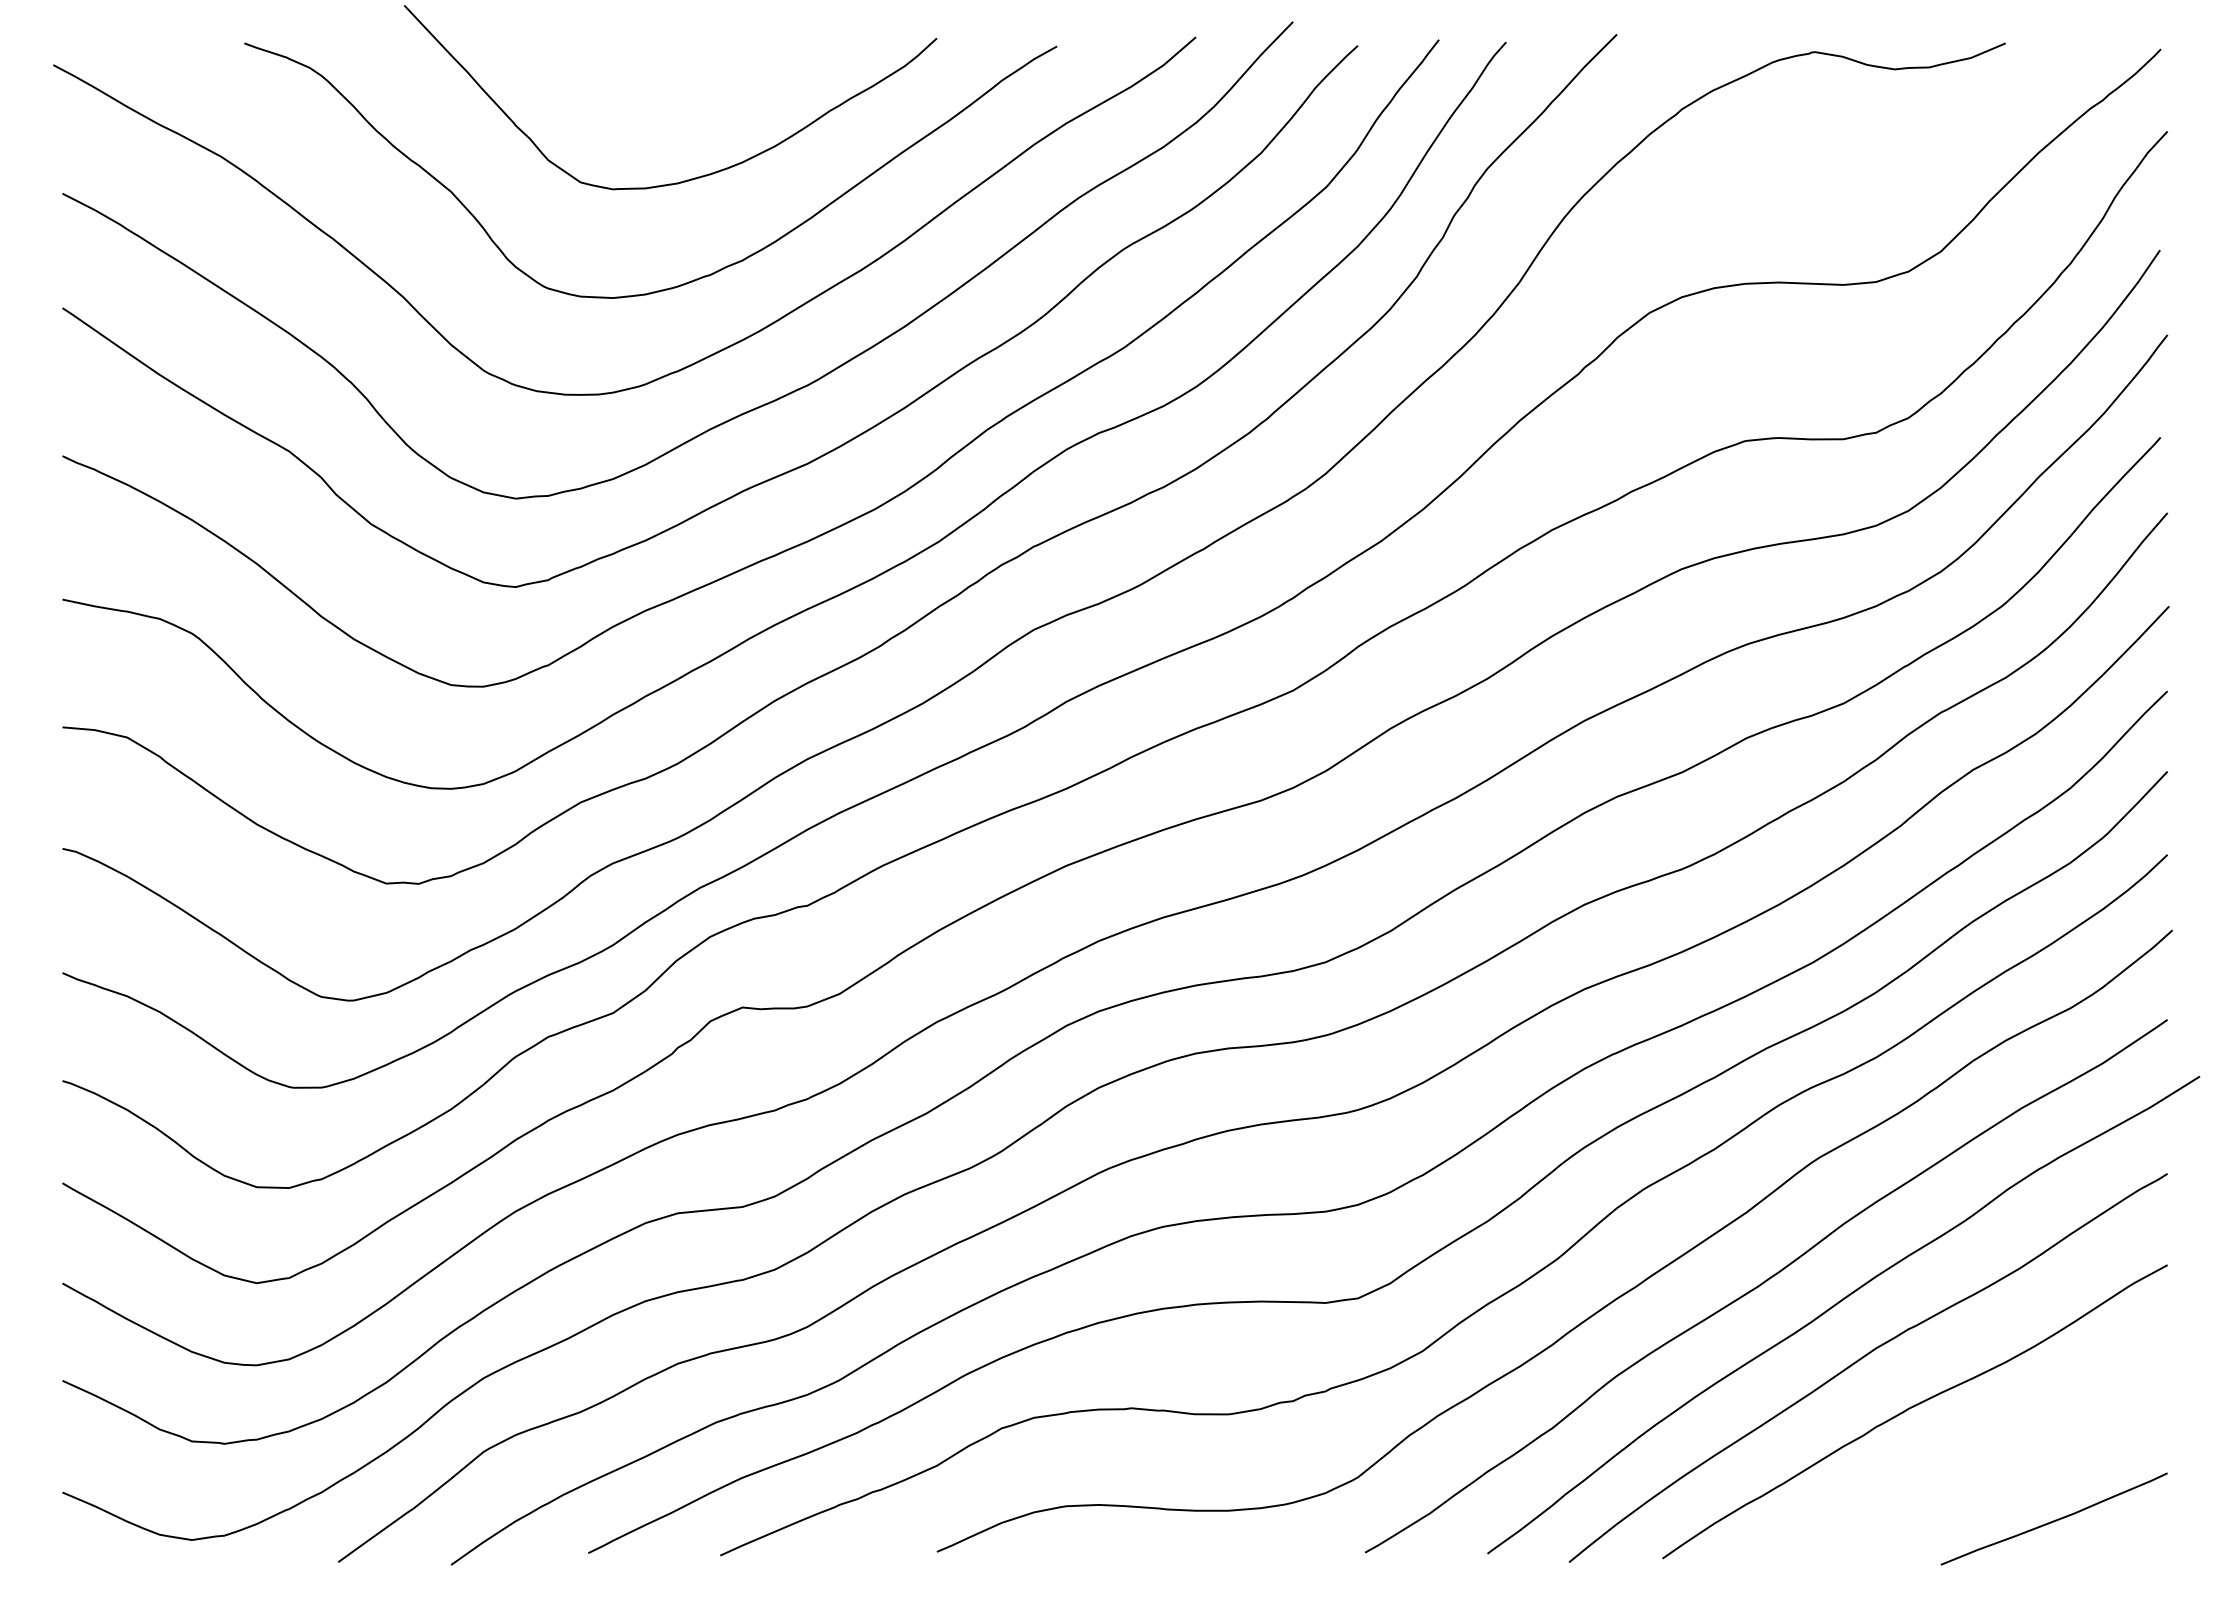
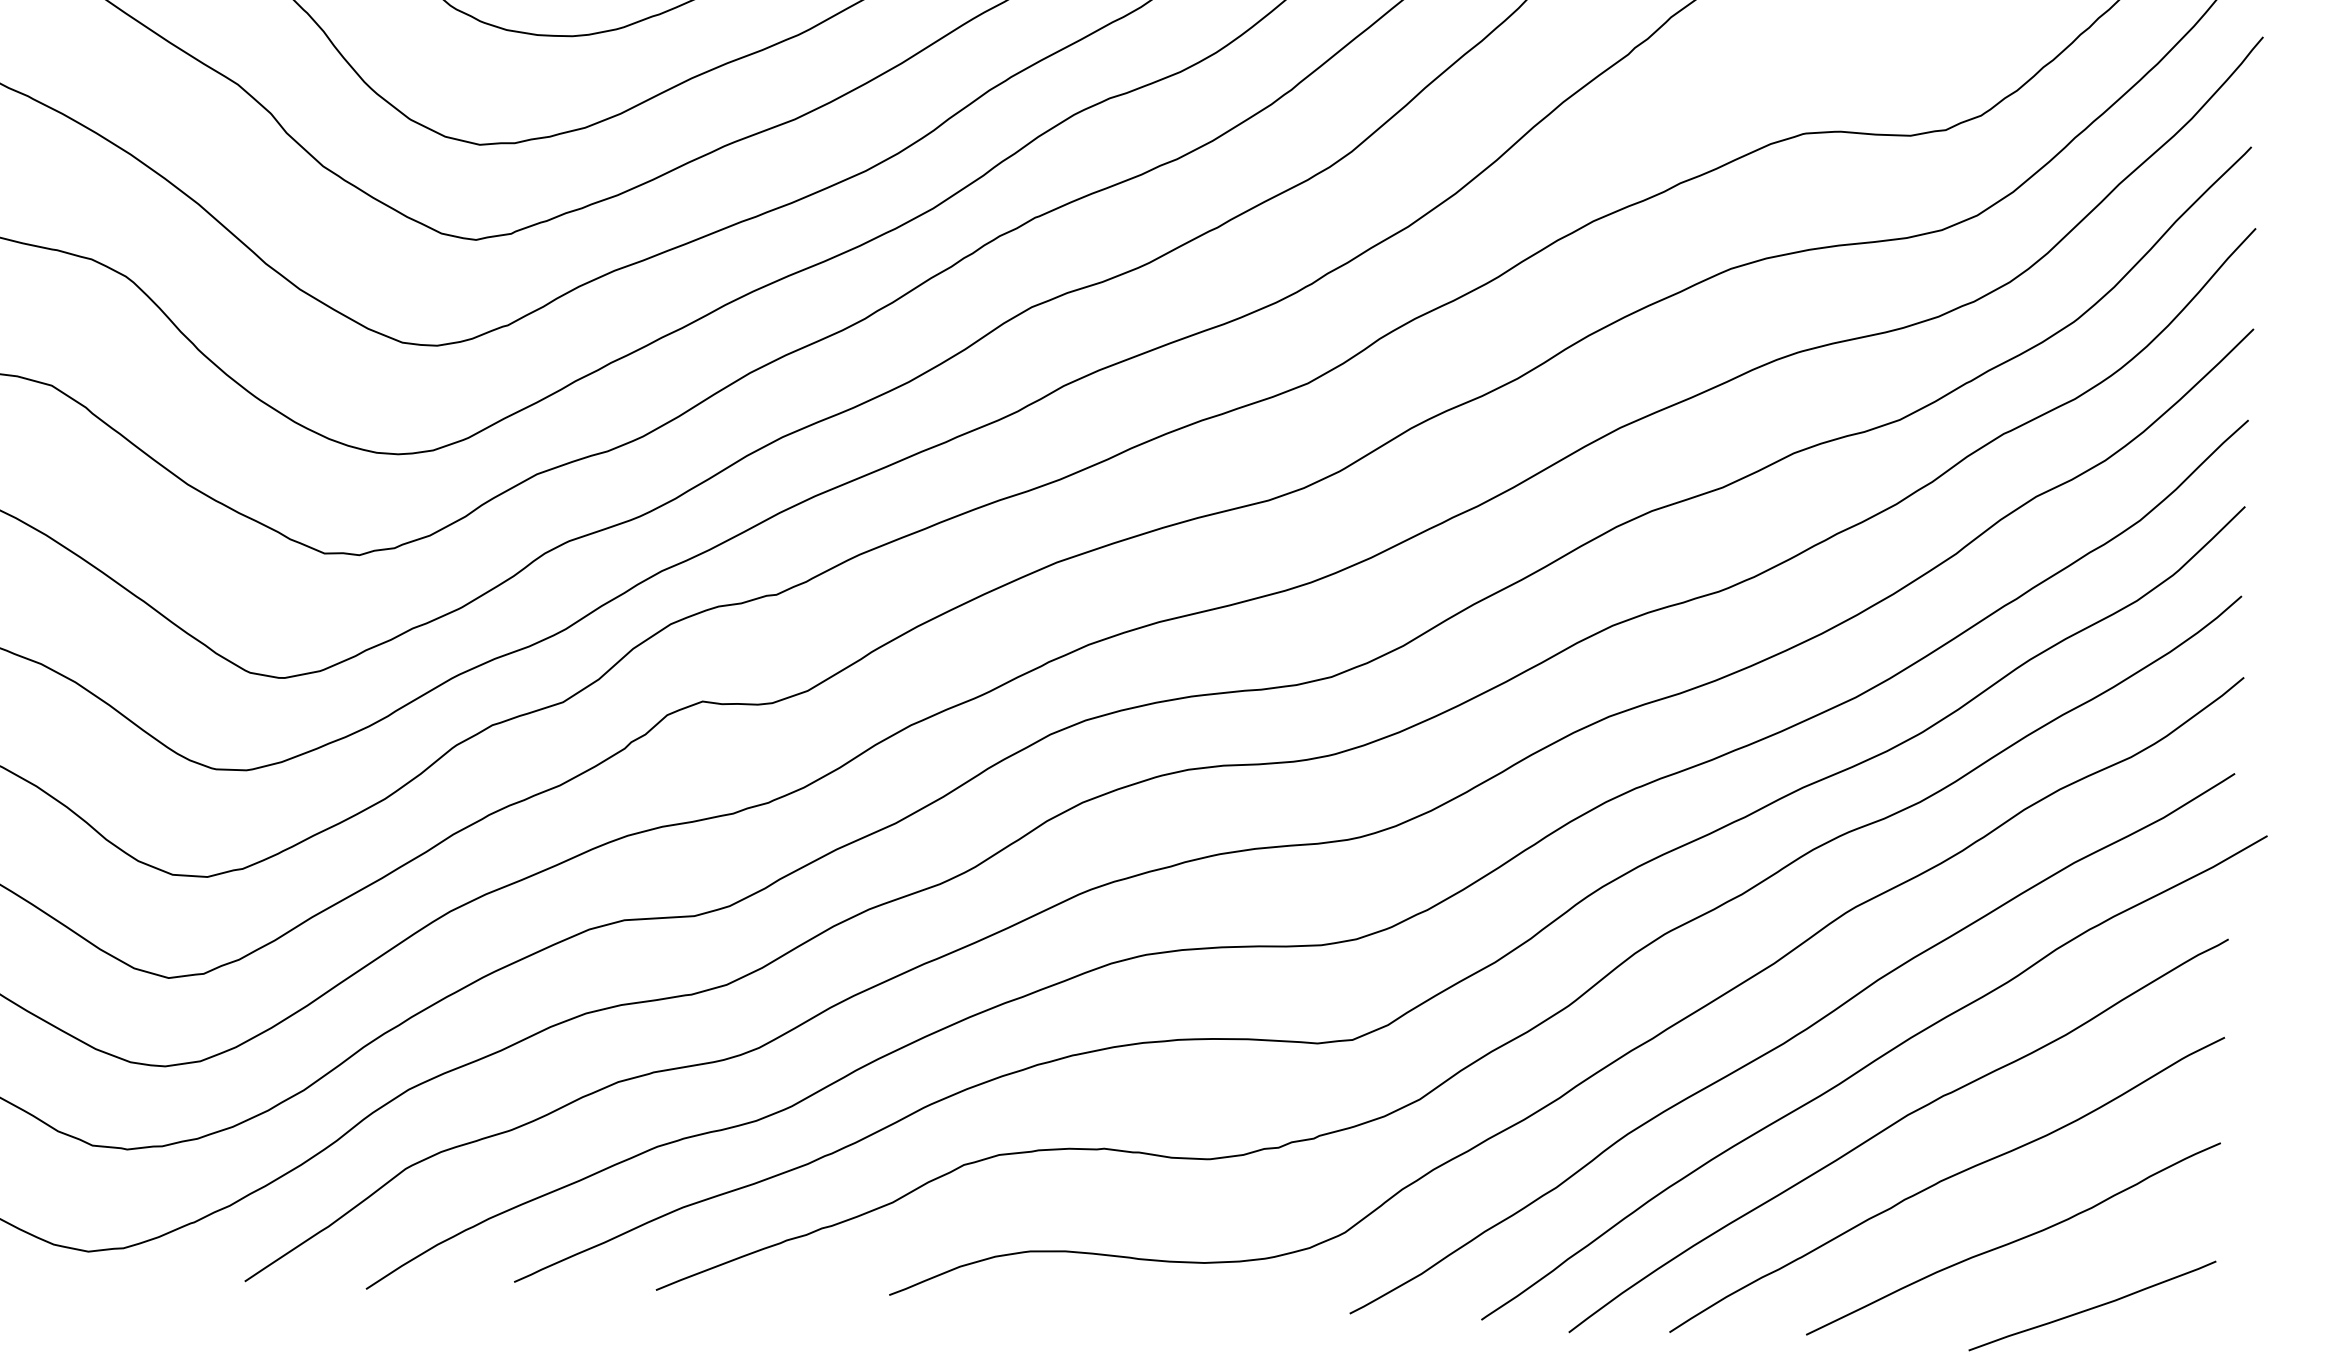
curve: (1978, 1461) -> (2013, 1240), added

